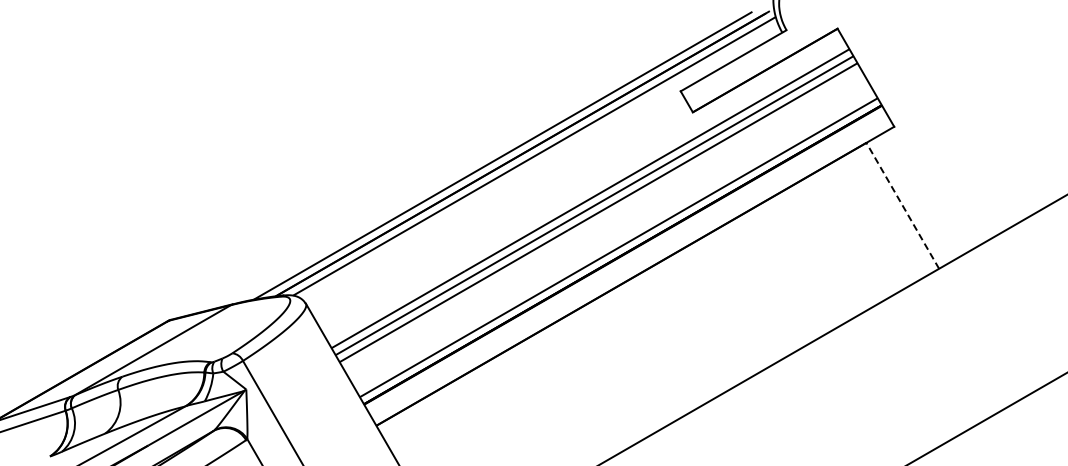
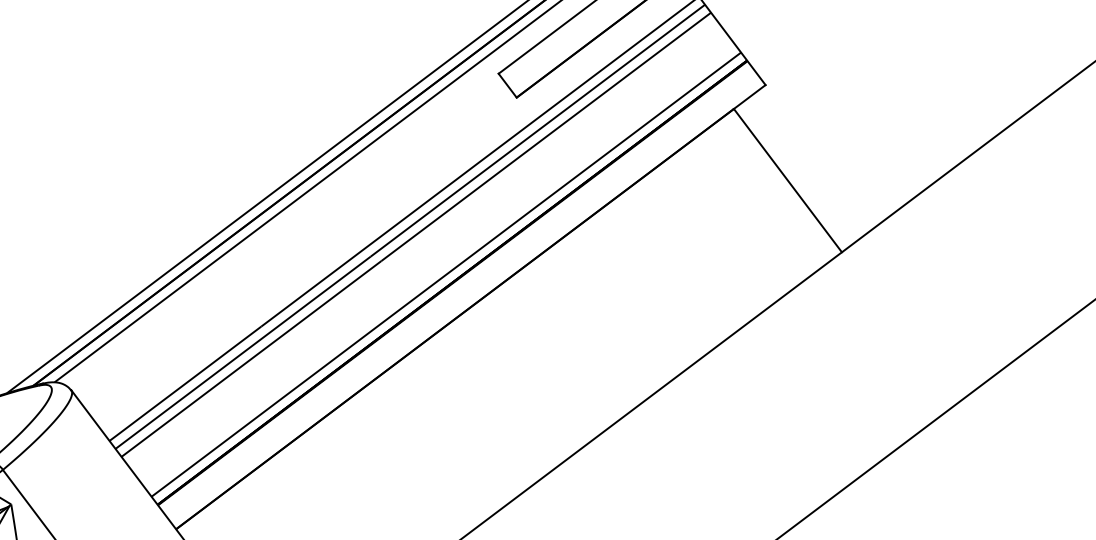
line: (902, 205) -> (787, 180), dashed -> solid

